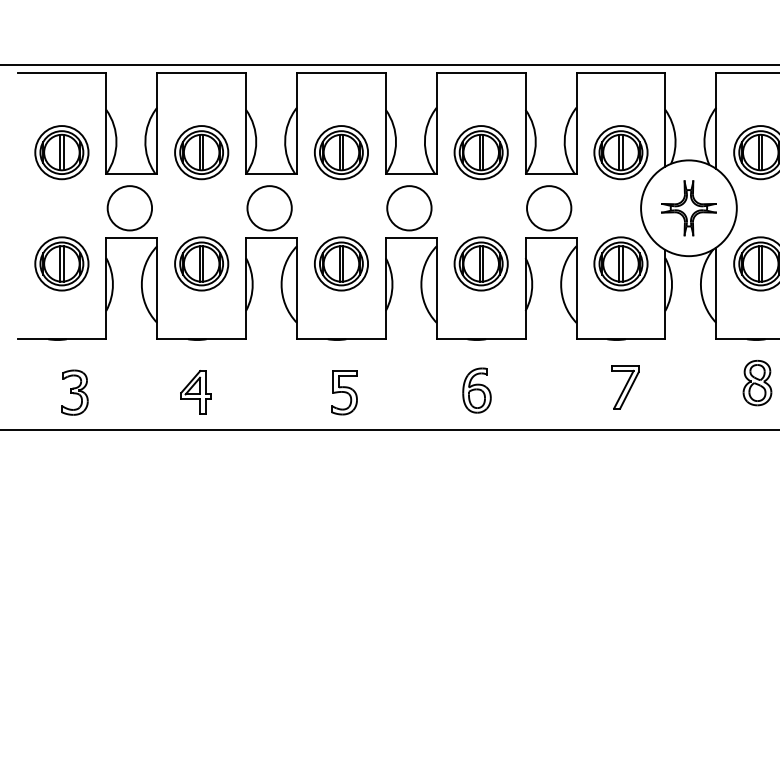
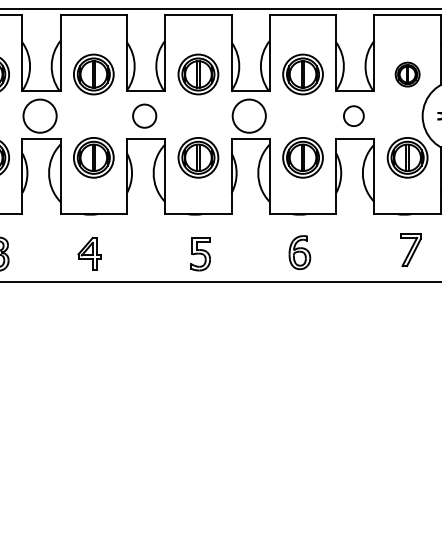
part: (620, 152) -> (407, 74), size x0.6
circle: (269, 208) -> (144, 116), size x0.7
circle: (549, 208) -> (354, 116), size x0.6

